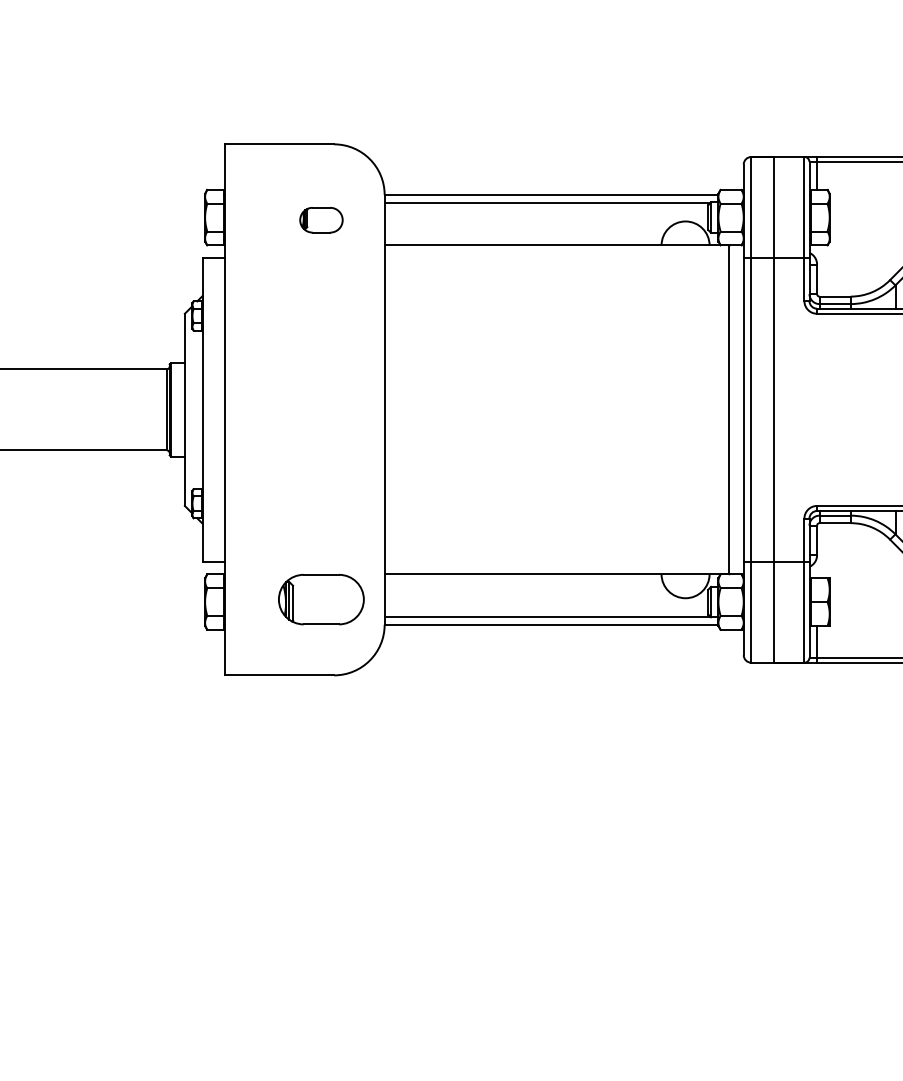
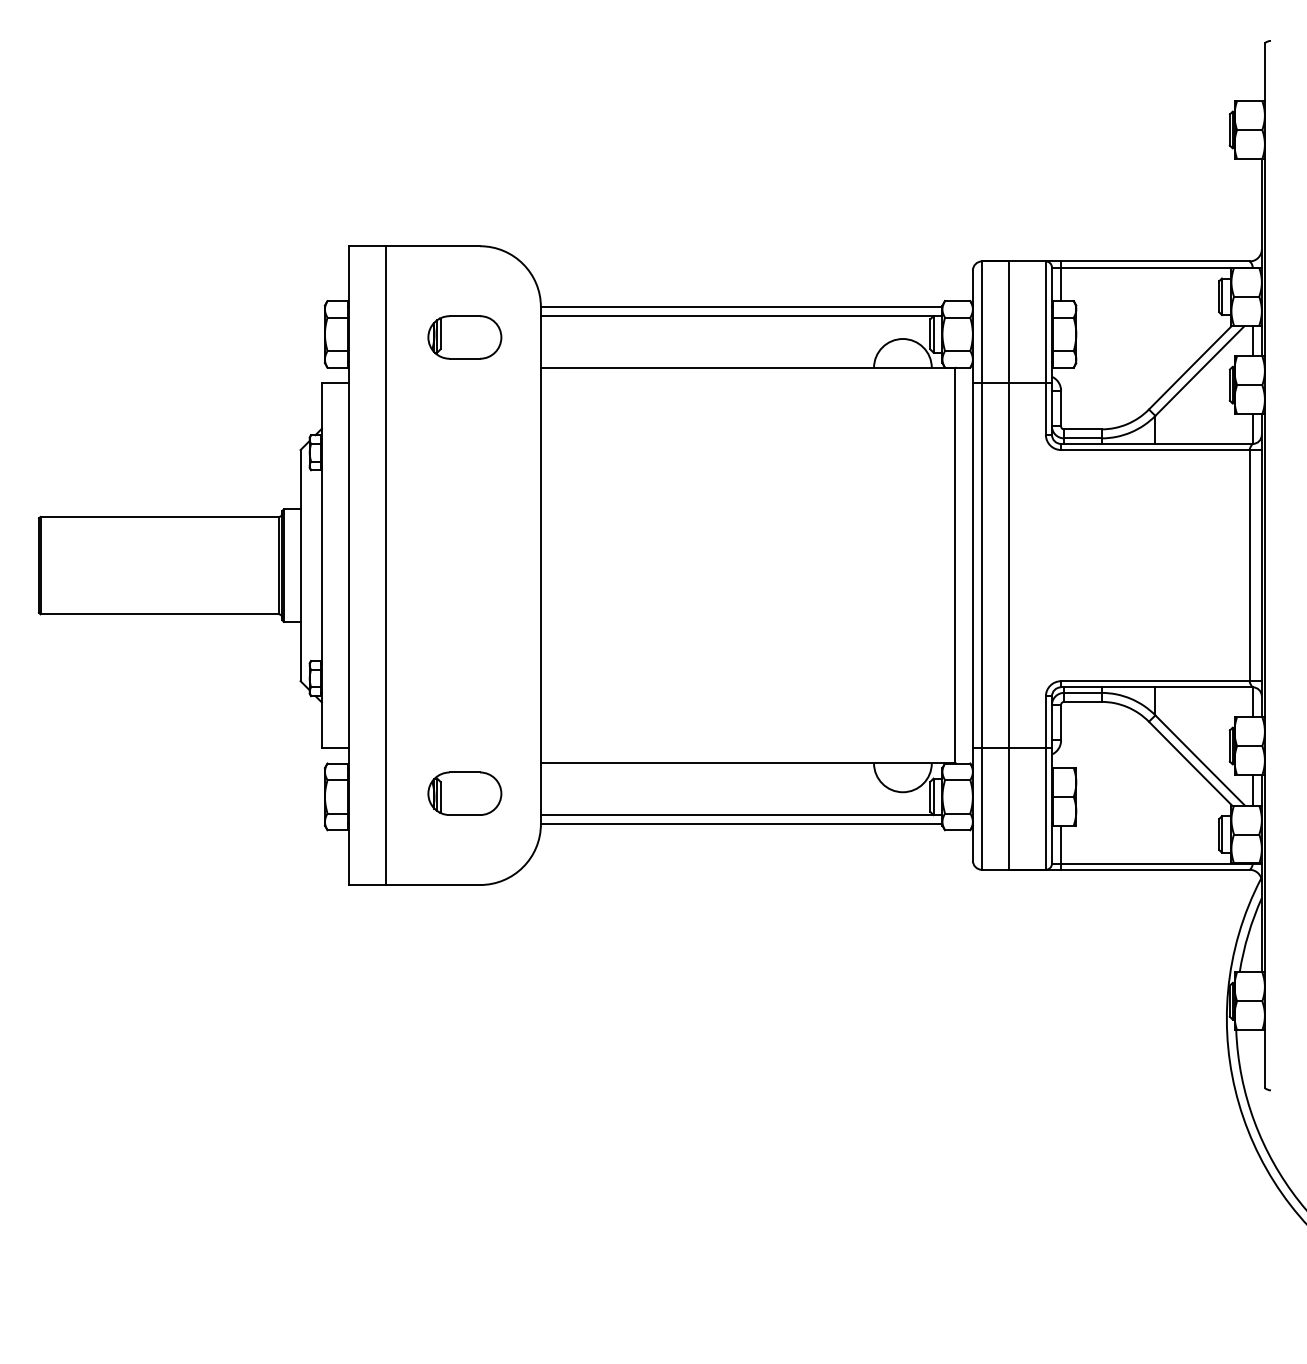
part: (321, 220) -> (464, 337), size x1.43
line: (255, 409) -> (385, 565), added
part: (321, 599) -> (464, 793), size x0.71

